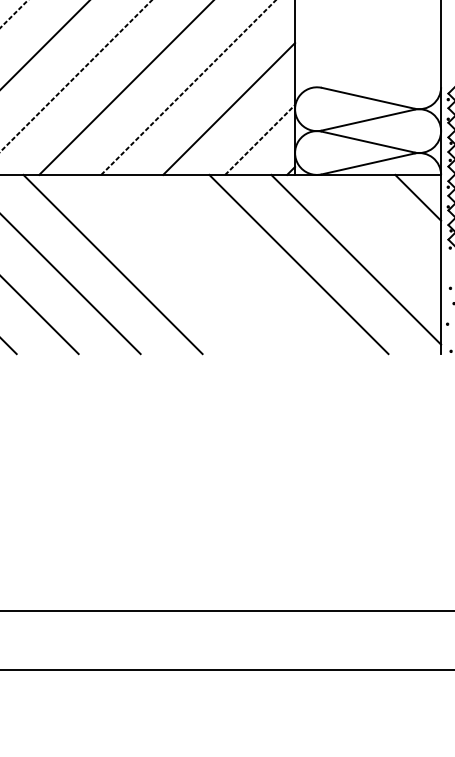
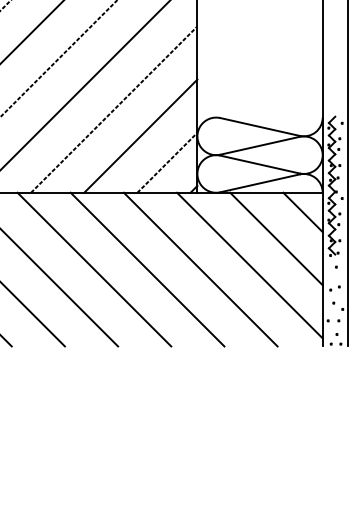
line: (387, 228) -> (276, 238), added
line: (174, 264) -> (93, 269), added
line: (236, 264) -> (147, 269), added

